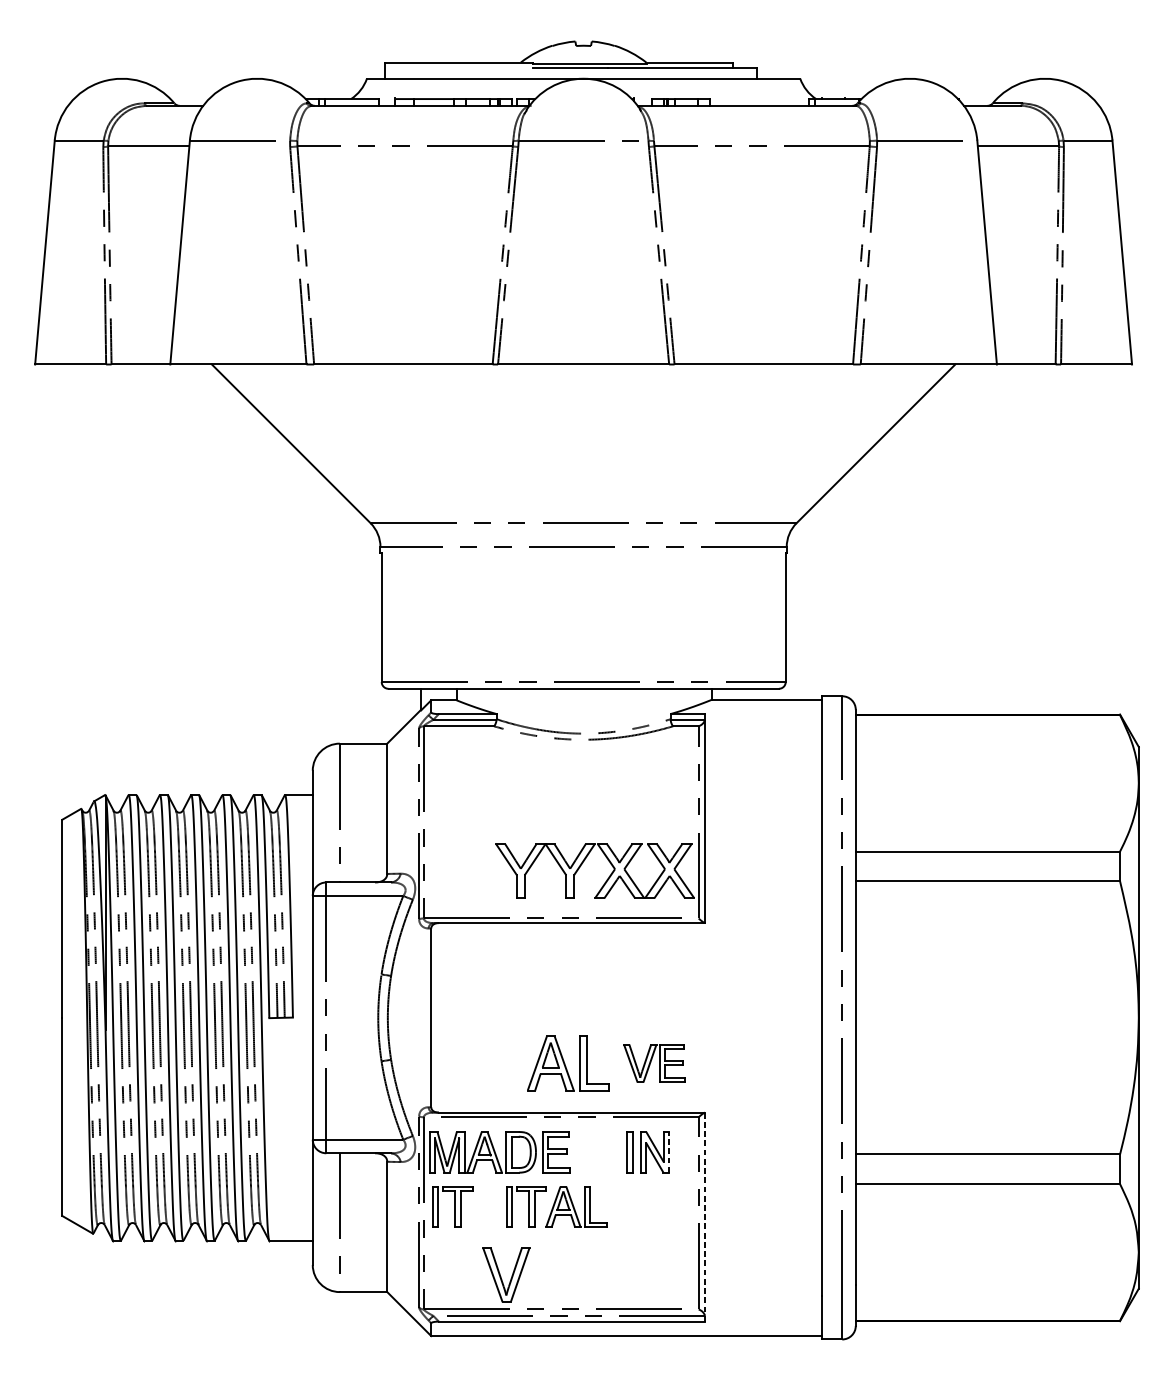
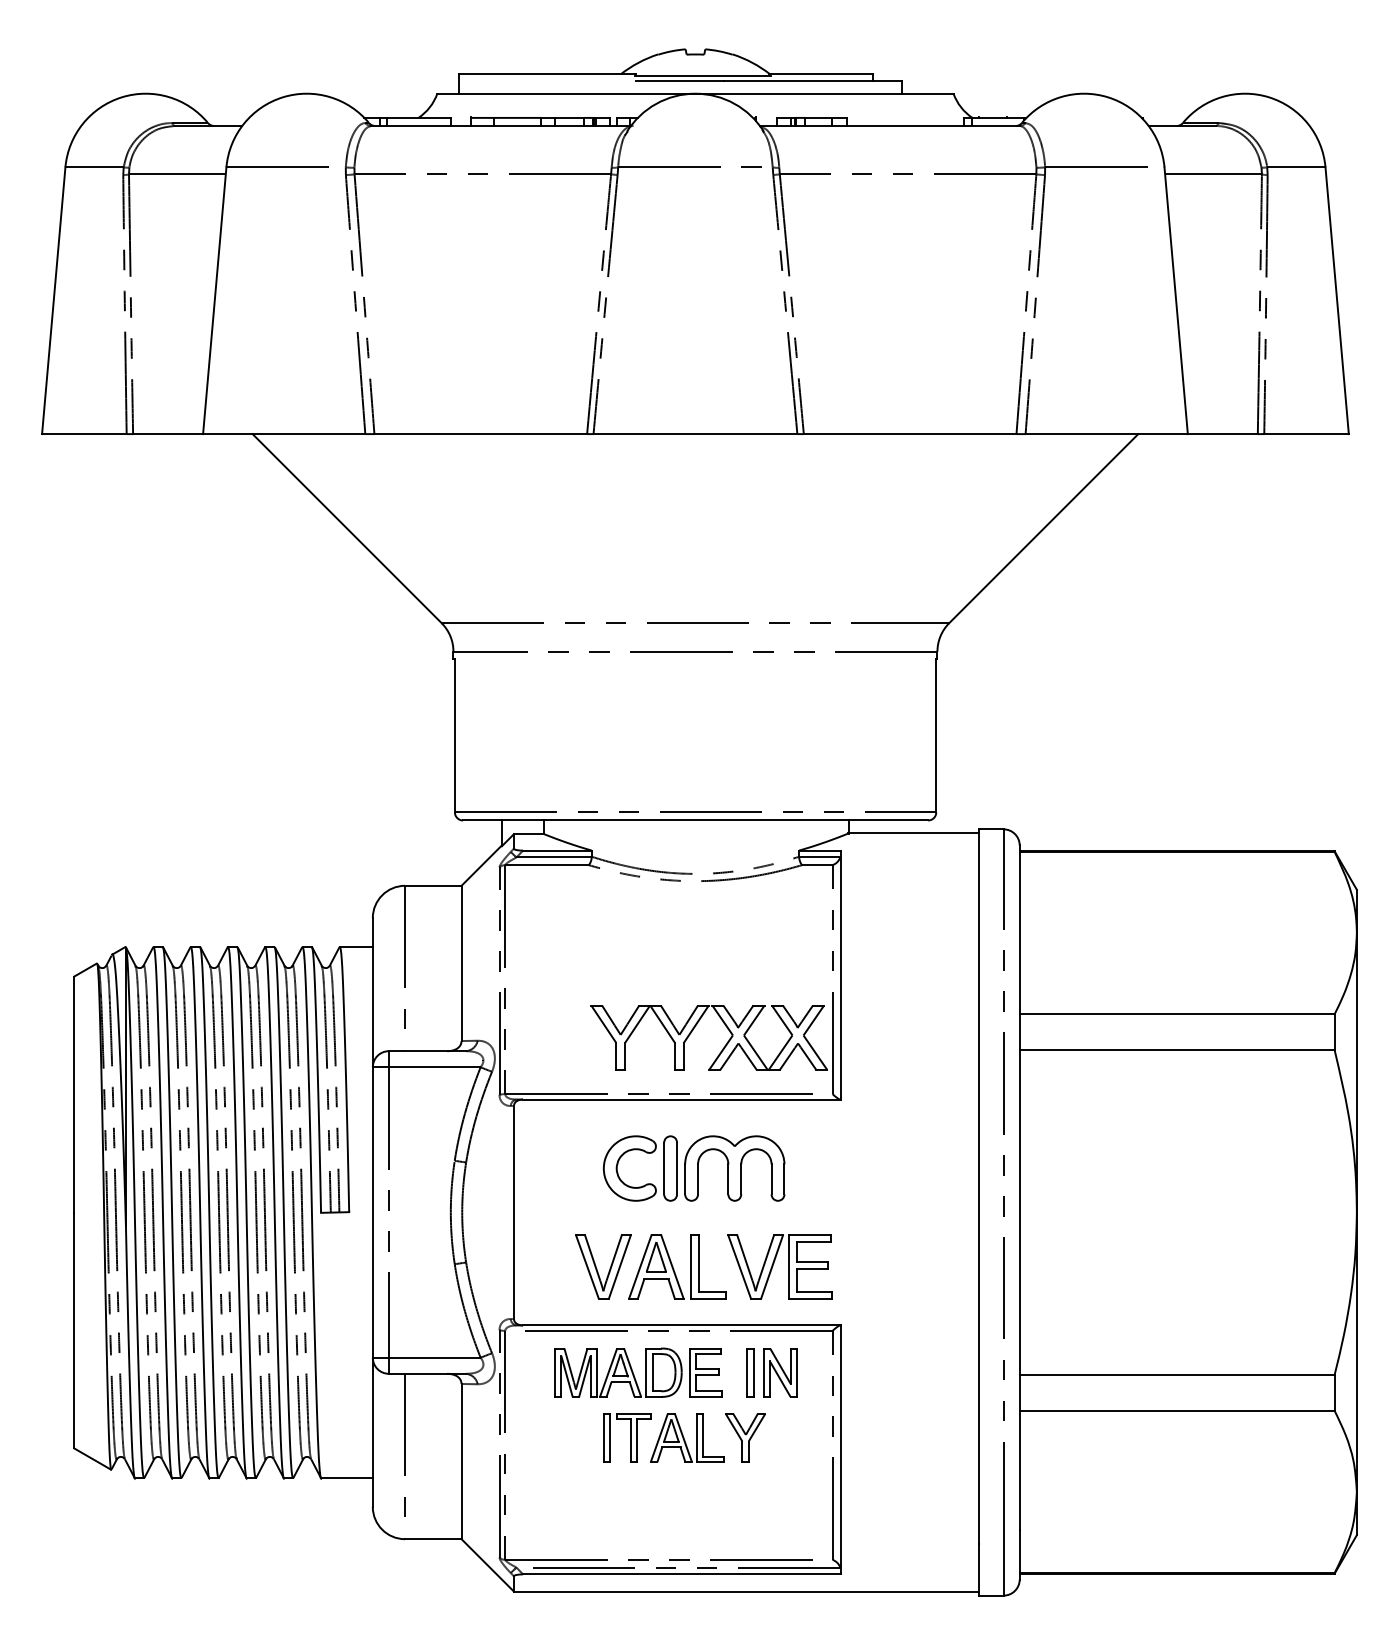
part: (581, 980) -> (693, 1168), added
part: (654, 1063) -> (779, 1266), size x1.43
part: (499, 1152) -> (638, 1372), moved
line: (669, 1152) -> (797, 1372), dashed -> solid
part: (452, 1206) -> (539, 1437), removed
part: (625, 1206) -> (745, 1437), added
line: (705, 1216) -> (840, 1449), dashed -> solid
part: (501, 1276) -> (597, 1268), moved

